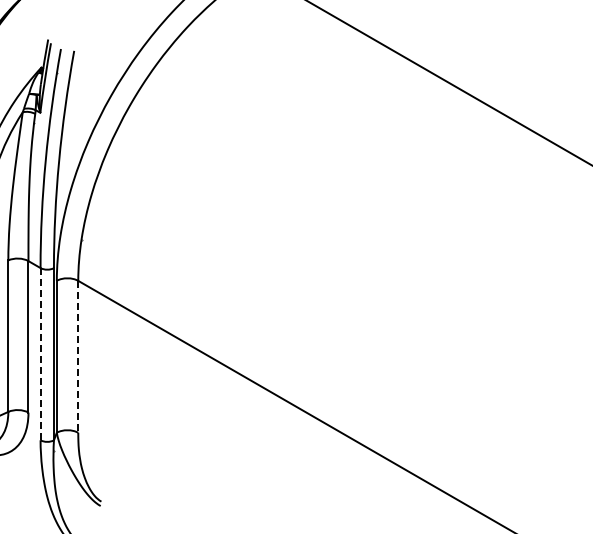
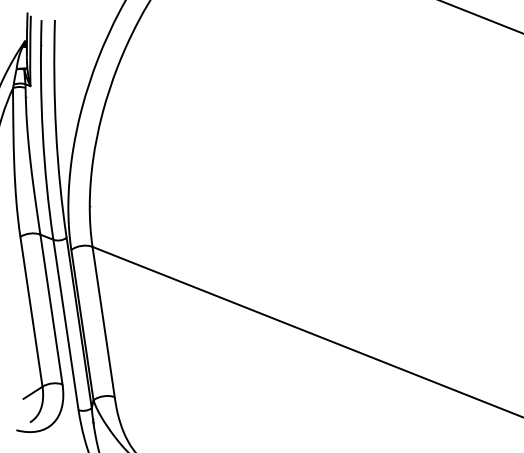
line: (40, 353) -> (65, 324), dashed -> solid
line: (78, 356) -> (103, 321), dashed -> solid

